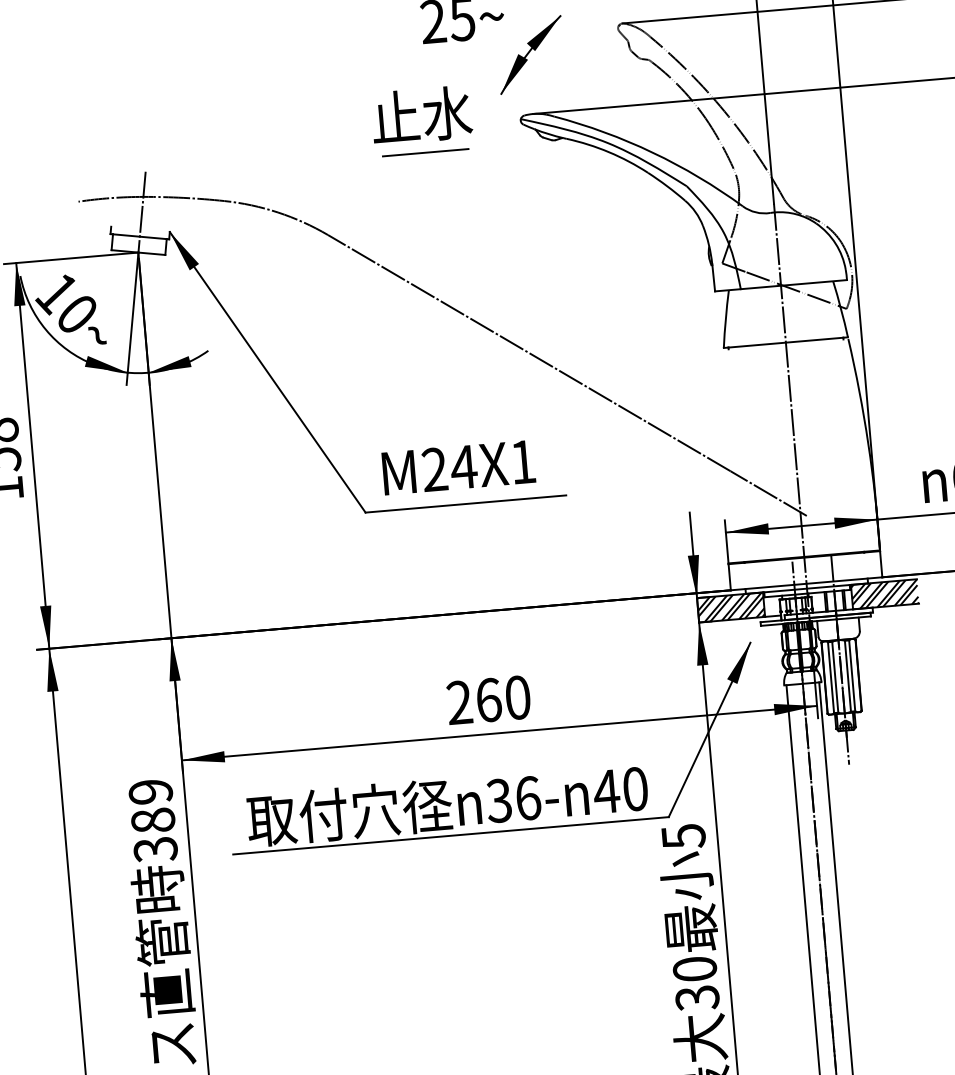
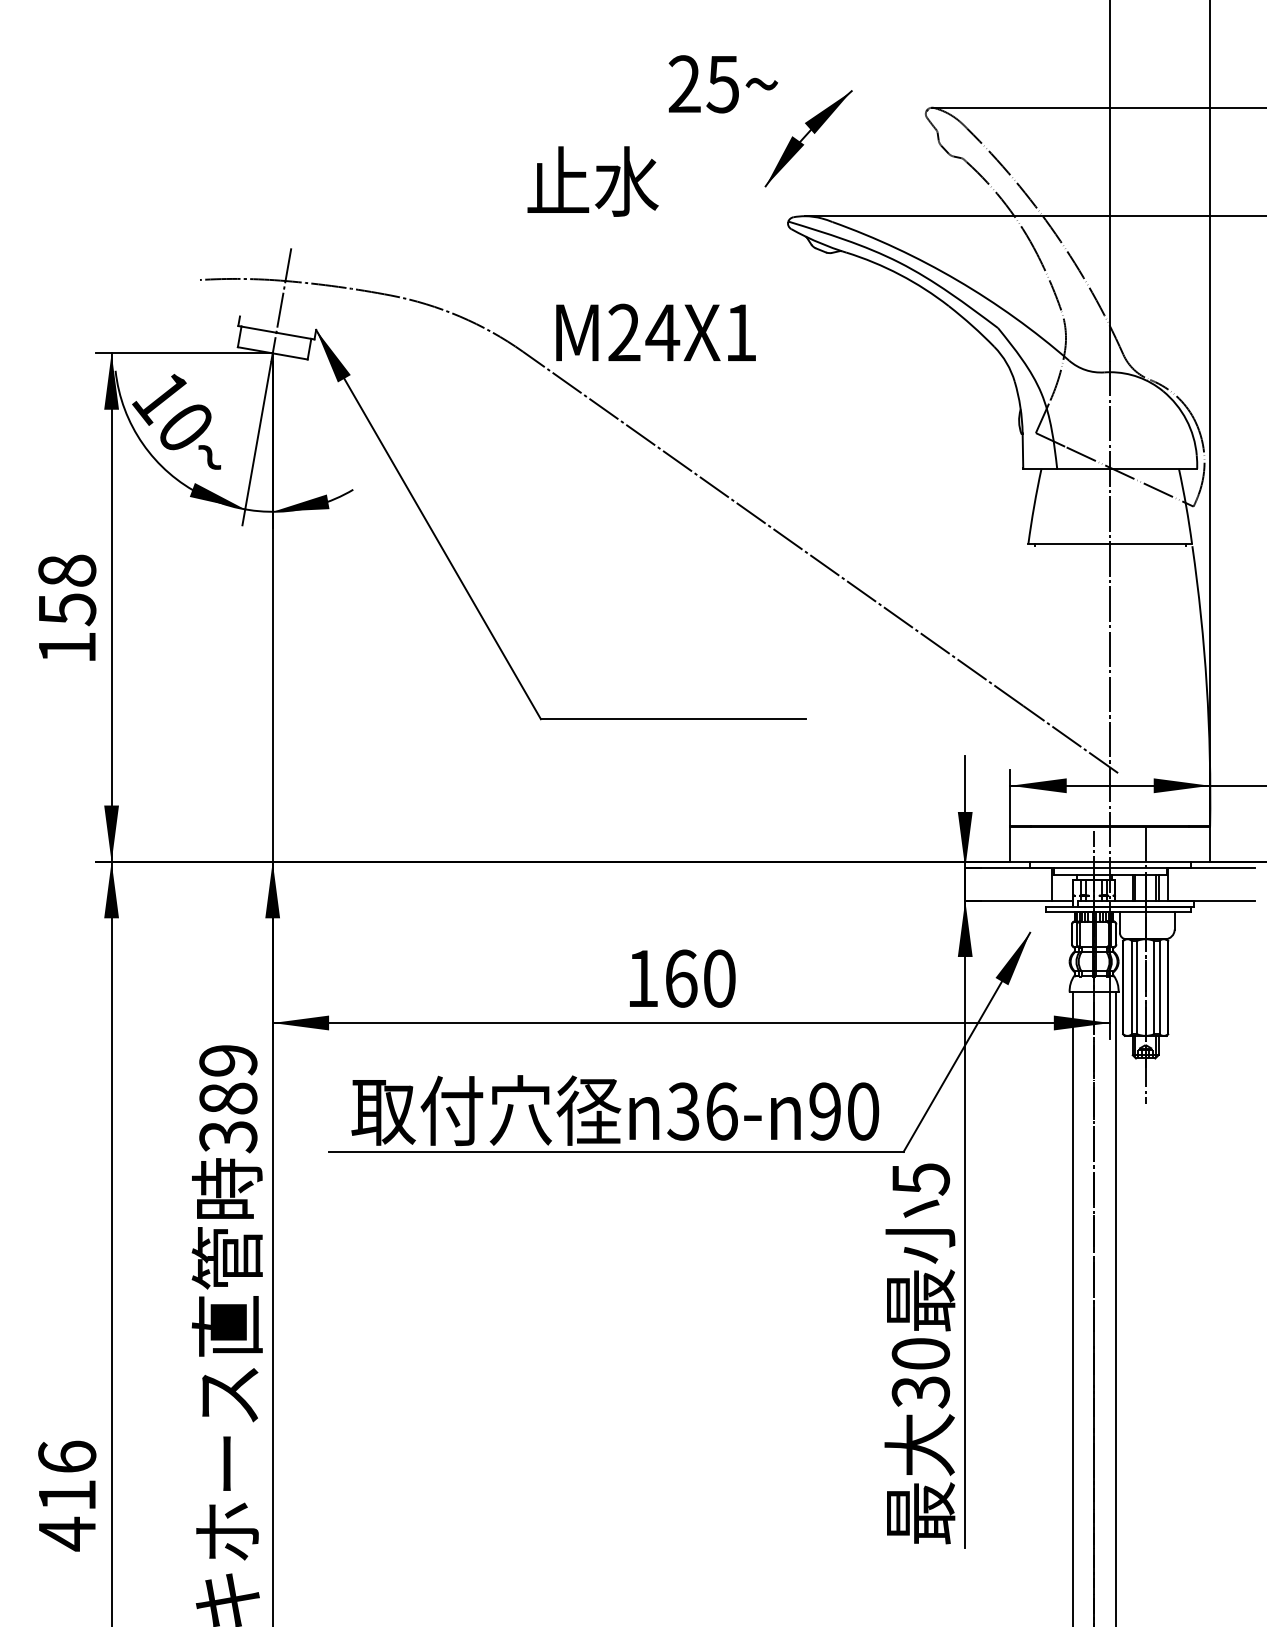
text: (421, 115) -> (592, 181), moved
line: (425, 152) -> (659, 254), removed
text: (458, 466) -> (655, 331), moved
hatch: (884, 594) -> (1211, 884), removed
hatch: (730, 607) -> (1008, 884), removed
text: (459, 701) -> (642, 977), 260 -> 160
text: (606, 791) -> (824, 1111), 40 -> 90

